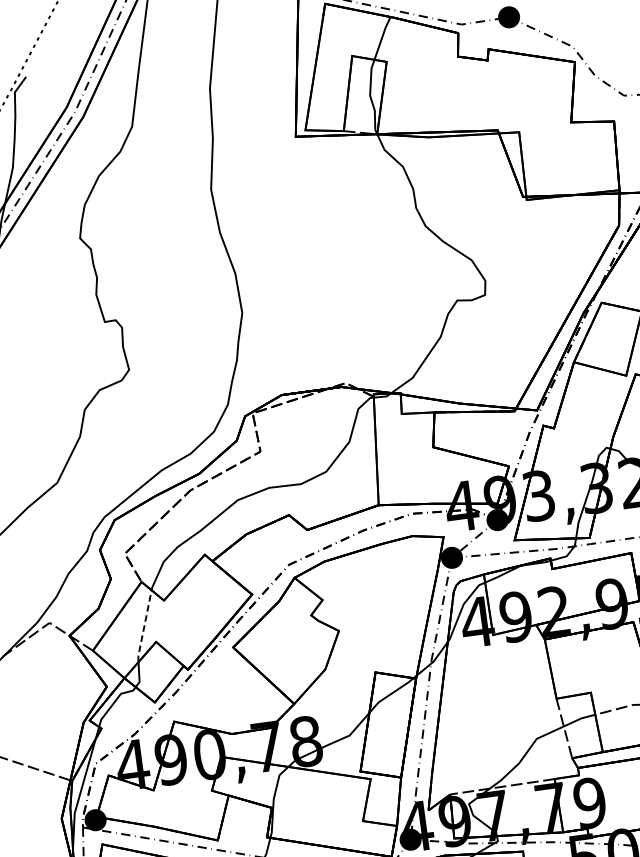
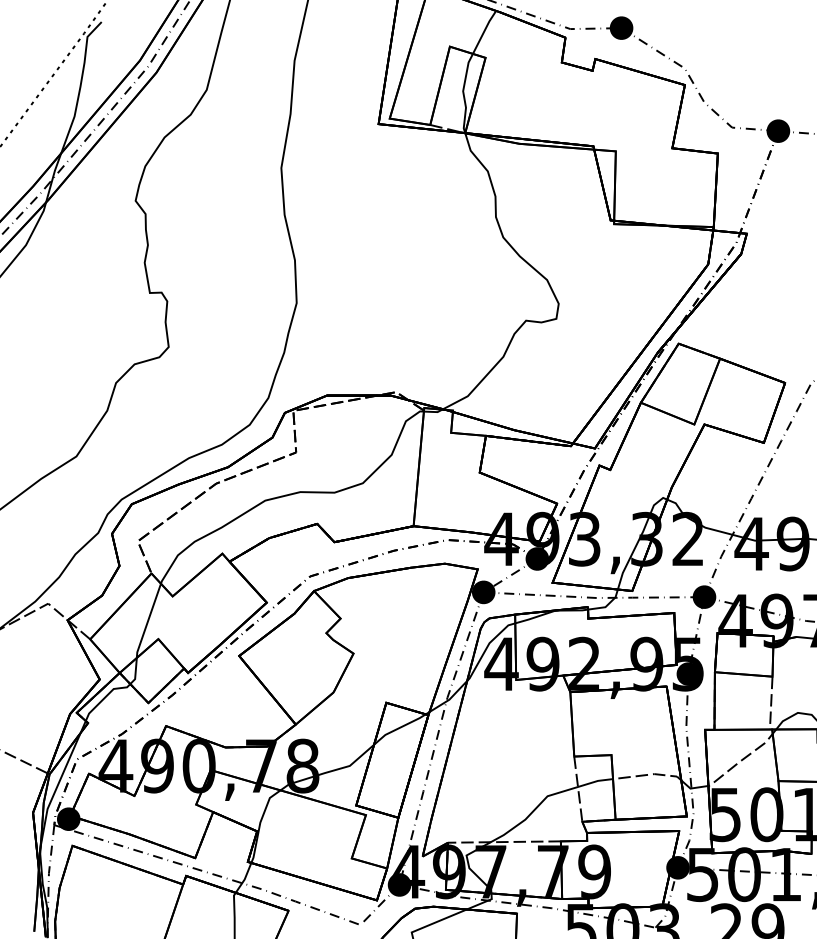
line: (144, 626) -> (148, 621), dashed -> solid

